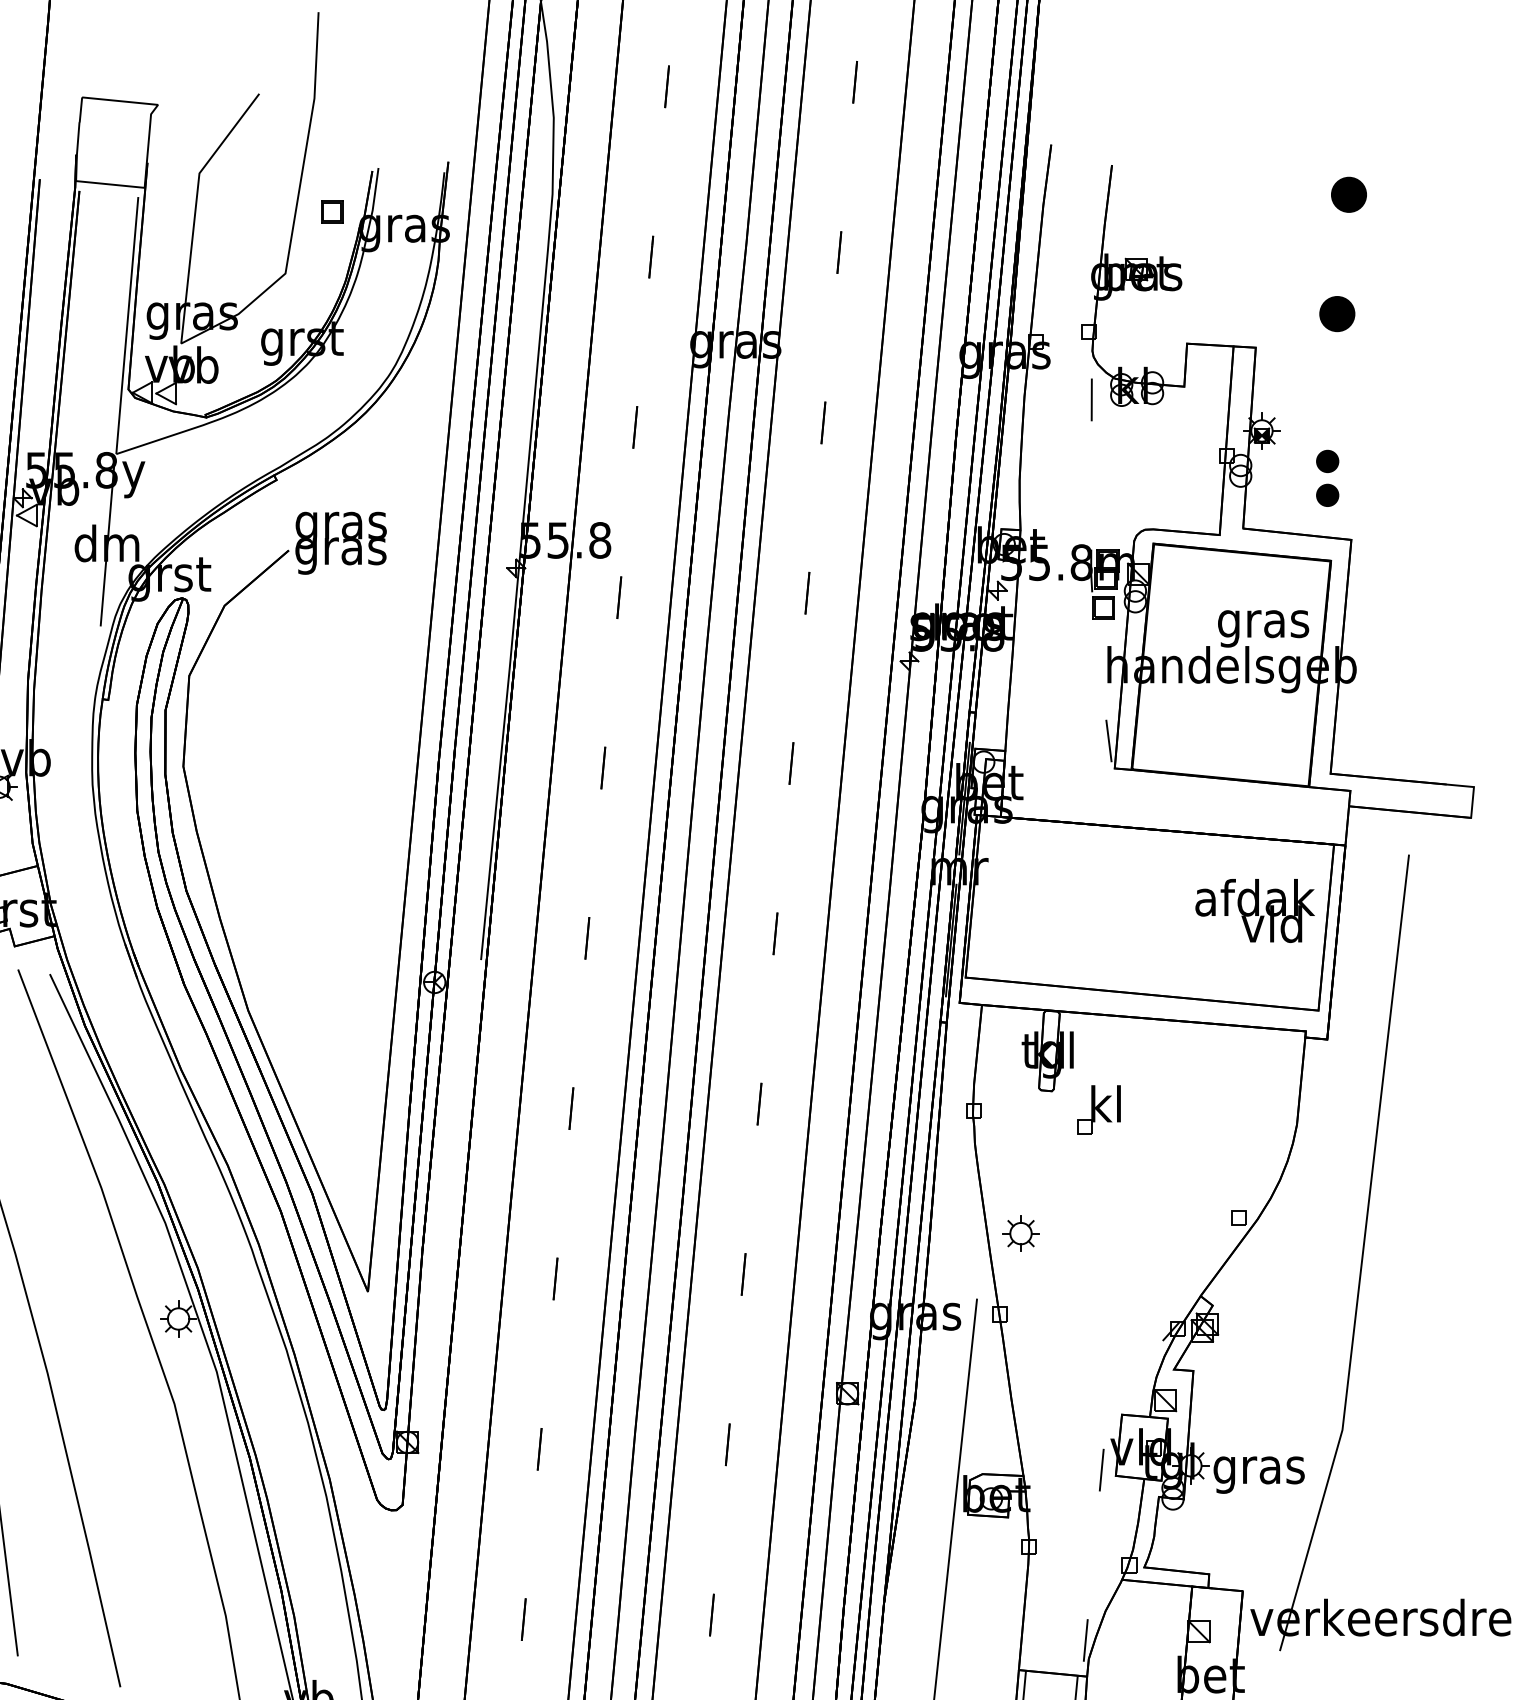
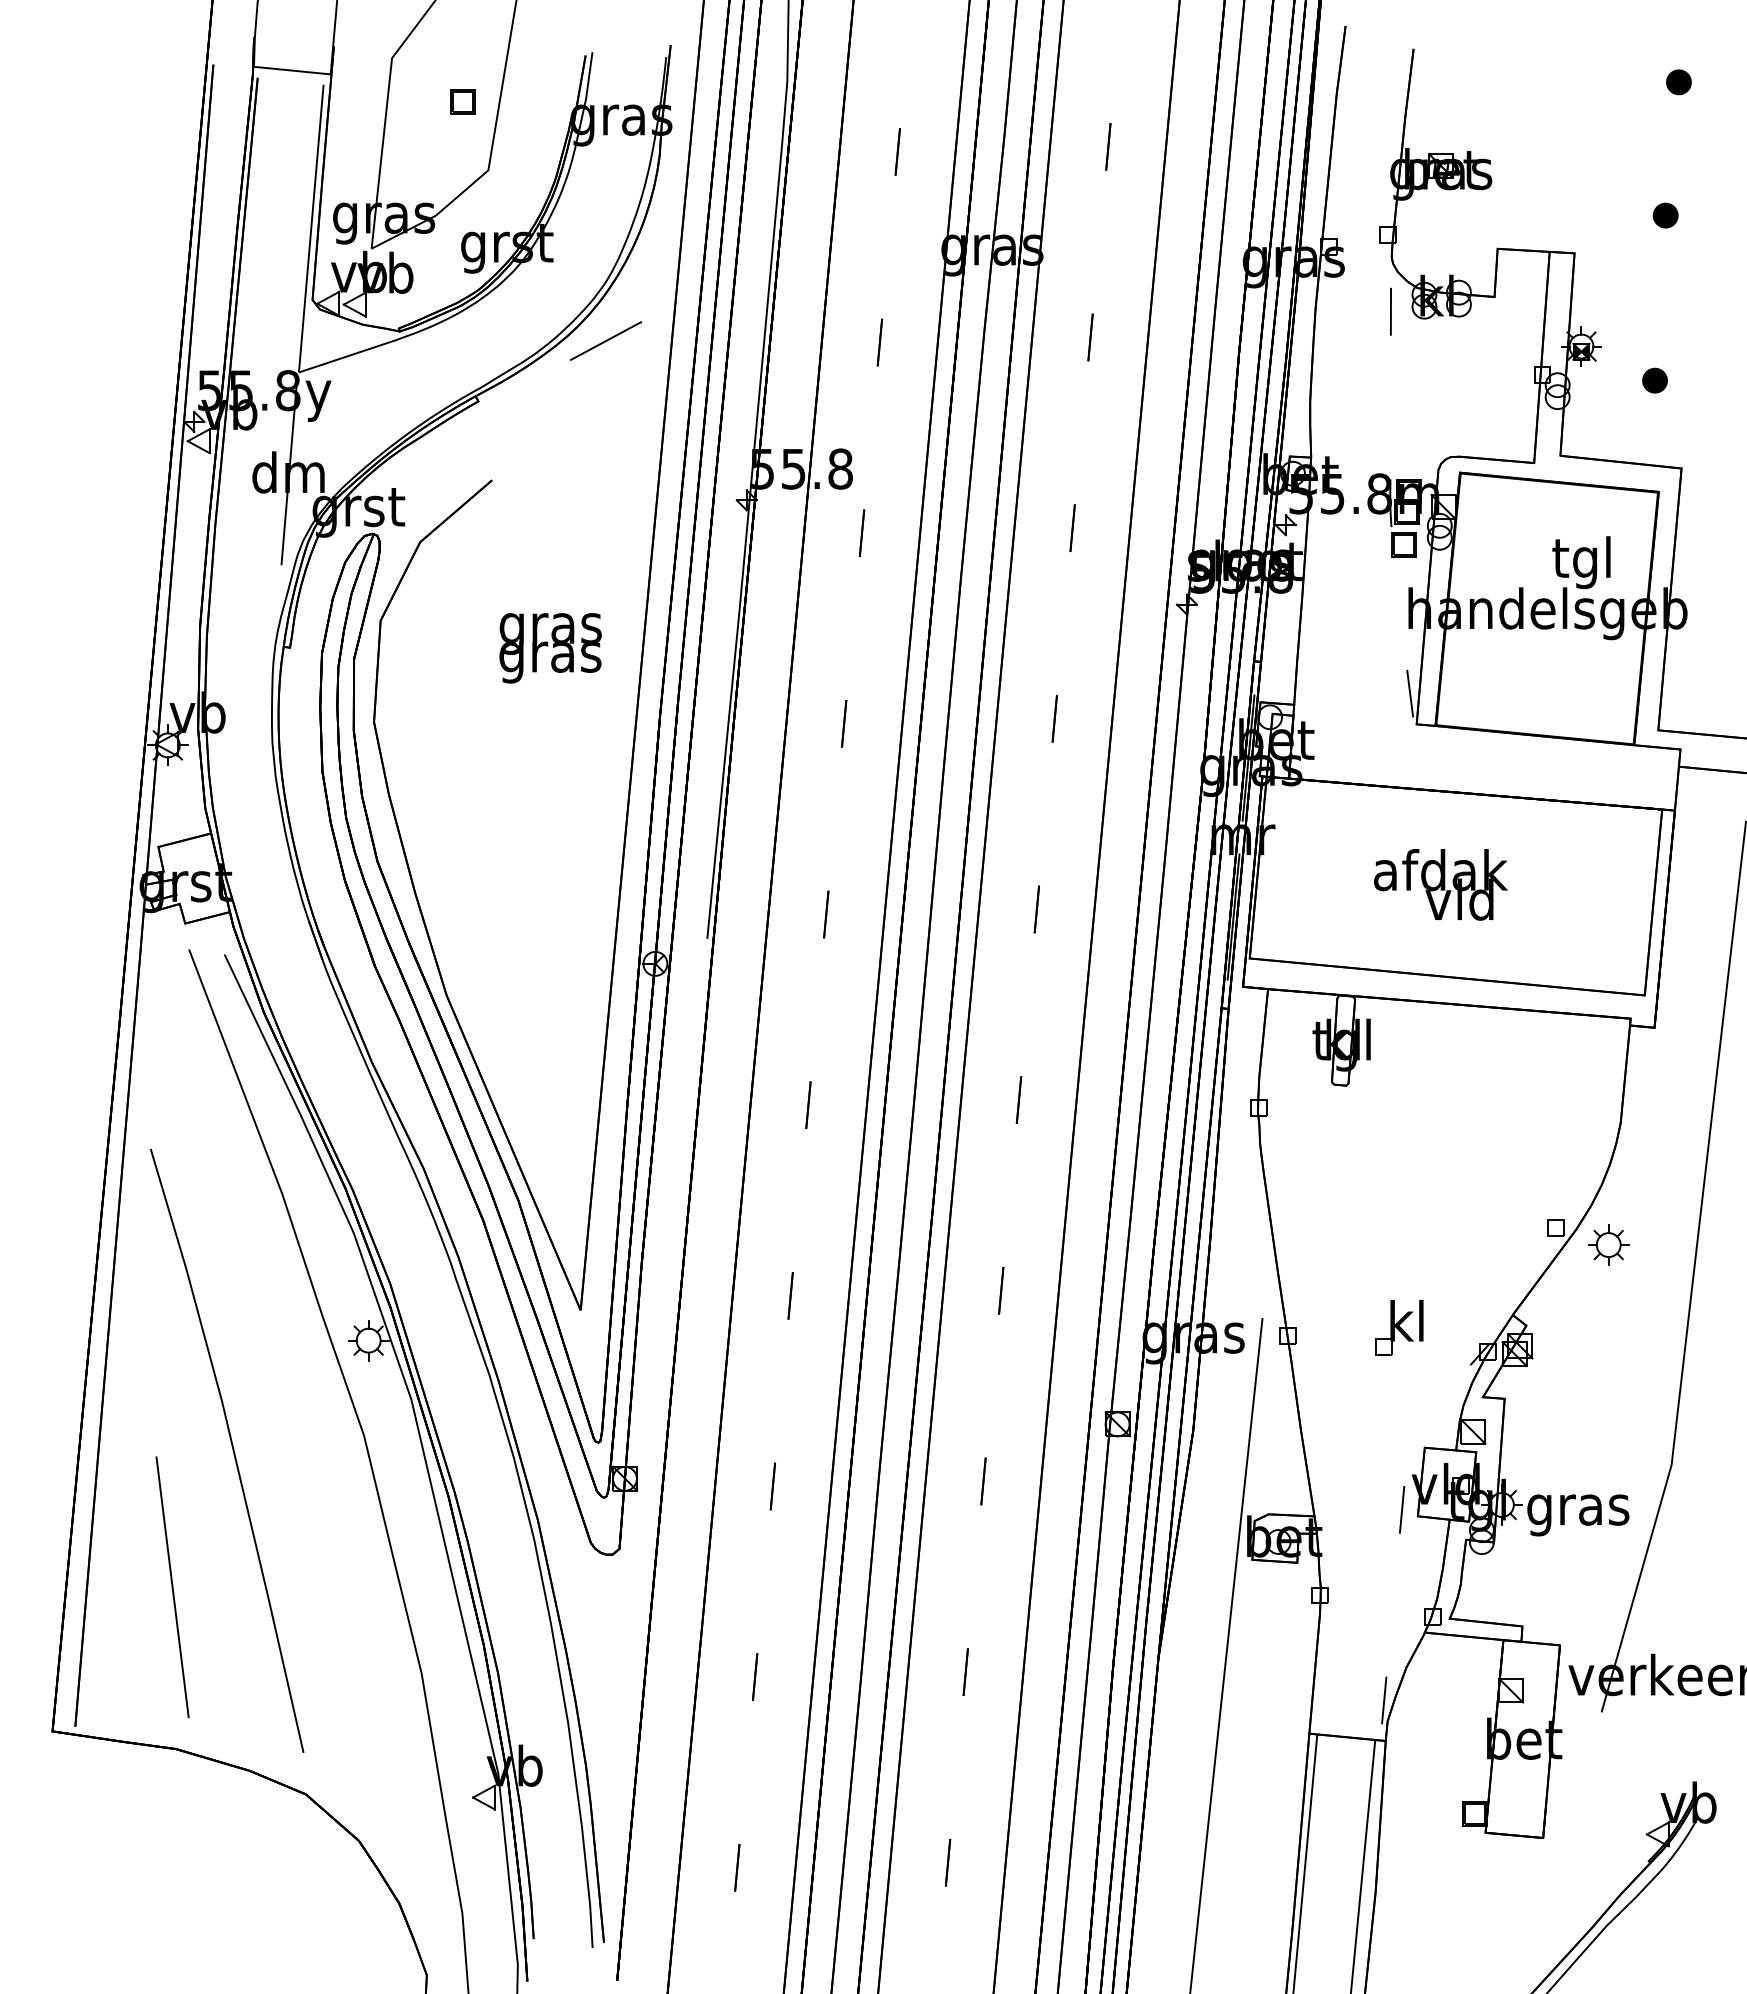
part: (1348, 195) -> (1678, 82), size x0.62
part: (332, 212) -> (462, 101), moved
part: (1337, 313) -> (1665, 215), size x0.62
line: (390, 425) -> (605, 340), added
part: (1327, 495) -> (1654, 418), removed
text: (341, 543) -> (550, 648), moved
text: (1263, 623) -> (1583, 562), gras -> tgl
text: (1254, 910) -> (1440, 884), moved
part: (1099, 1109) -> (1399, 1327), moved
part: (1020, 1233) -> (1608, 1244), moved

